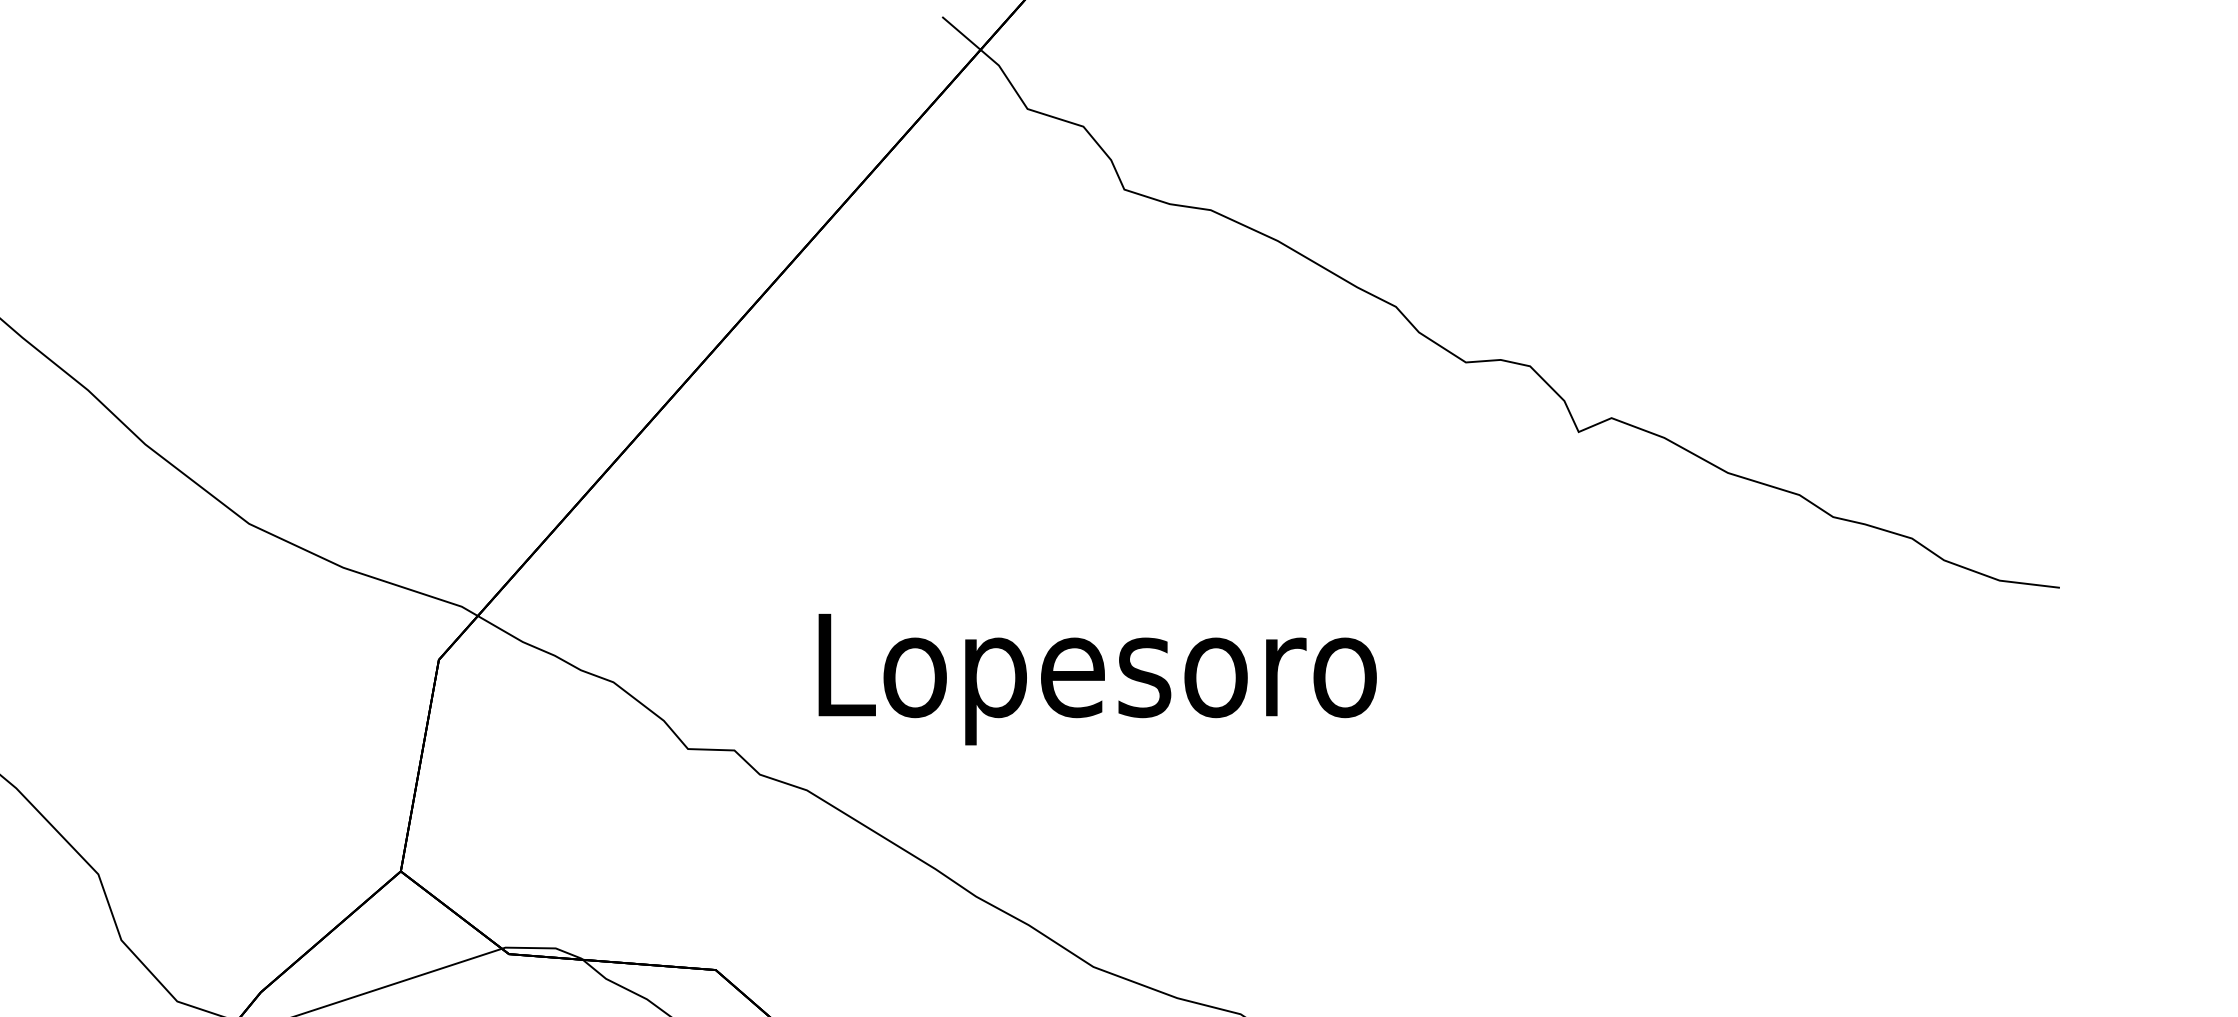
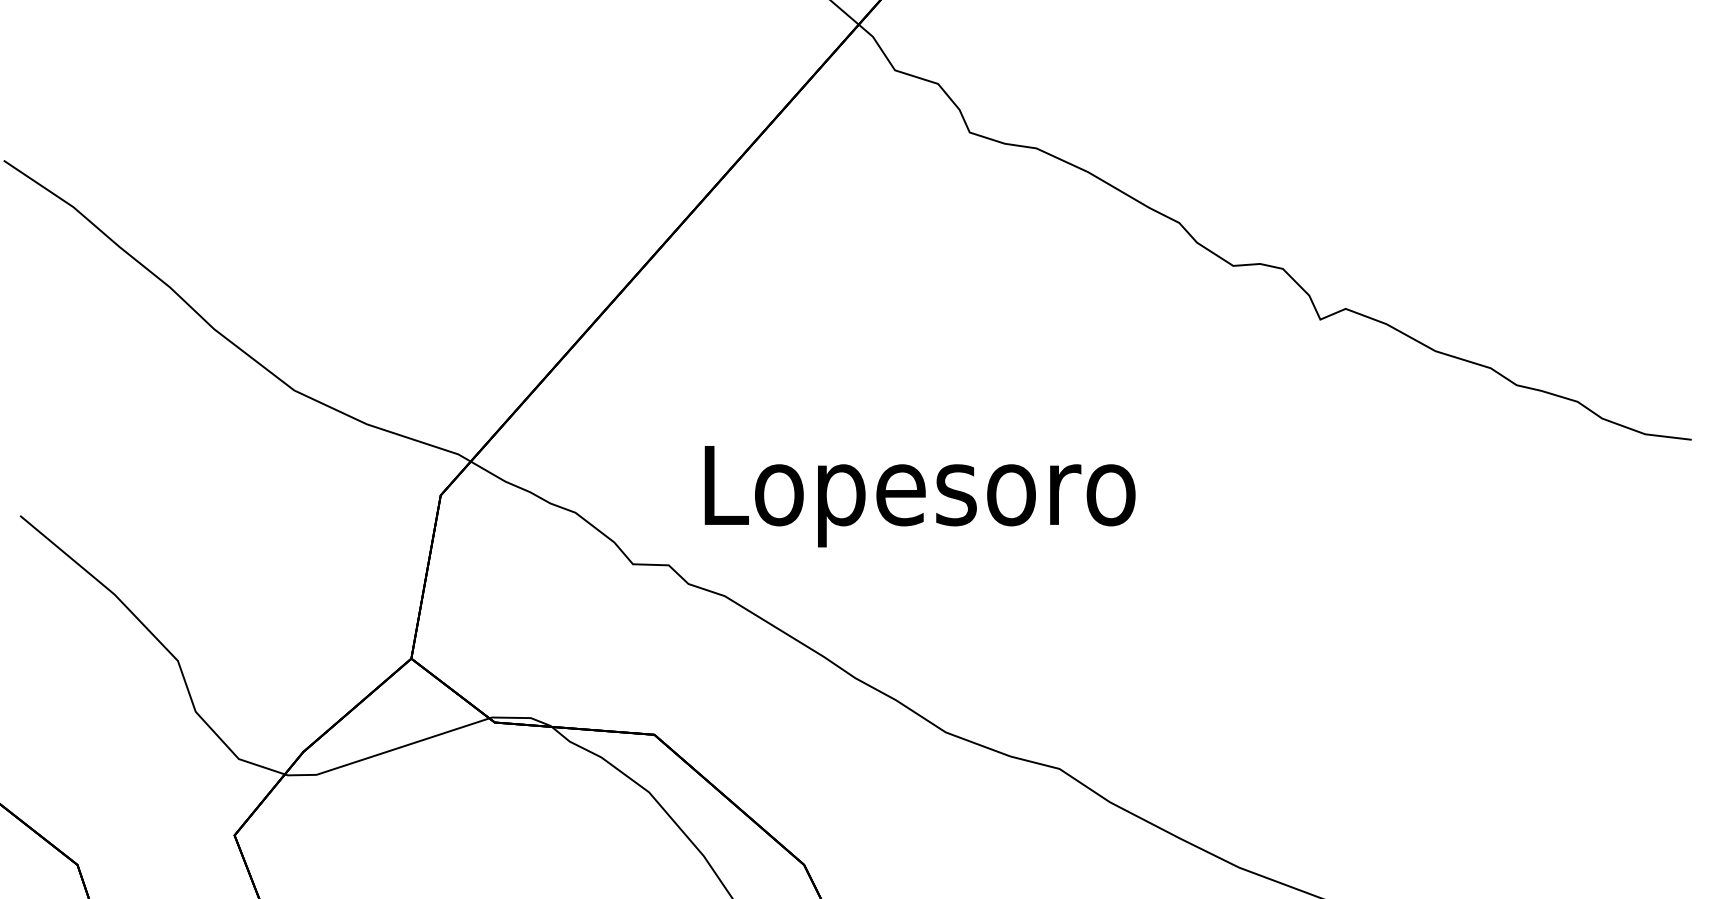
text: (1096, 679) -> (919, 496), moved

